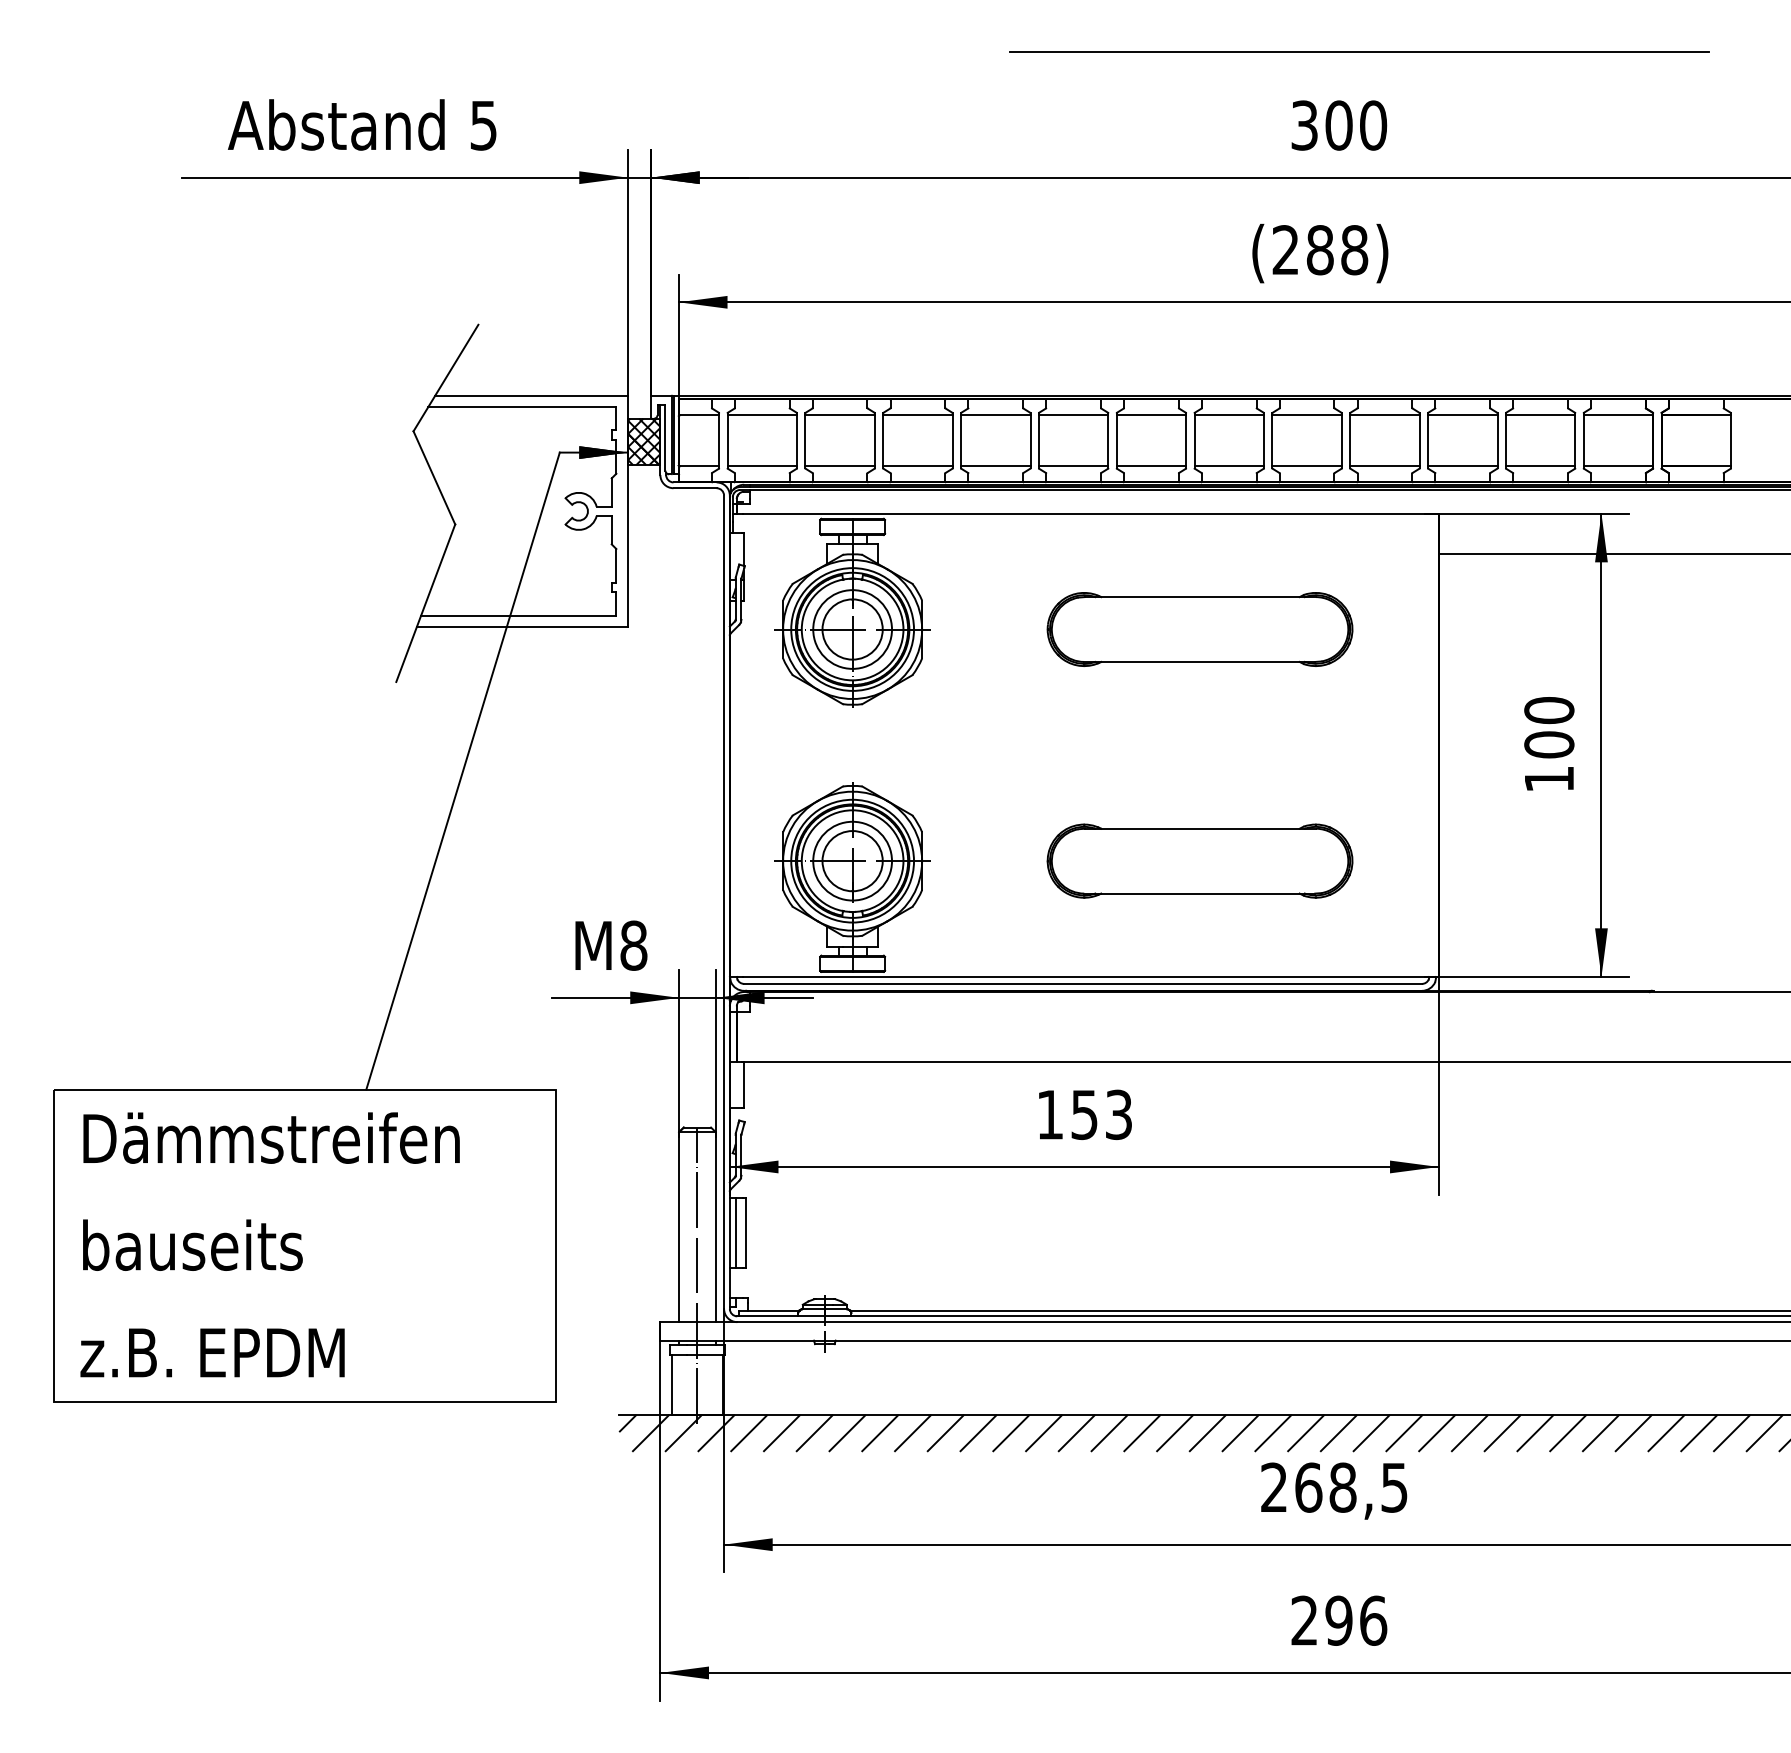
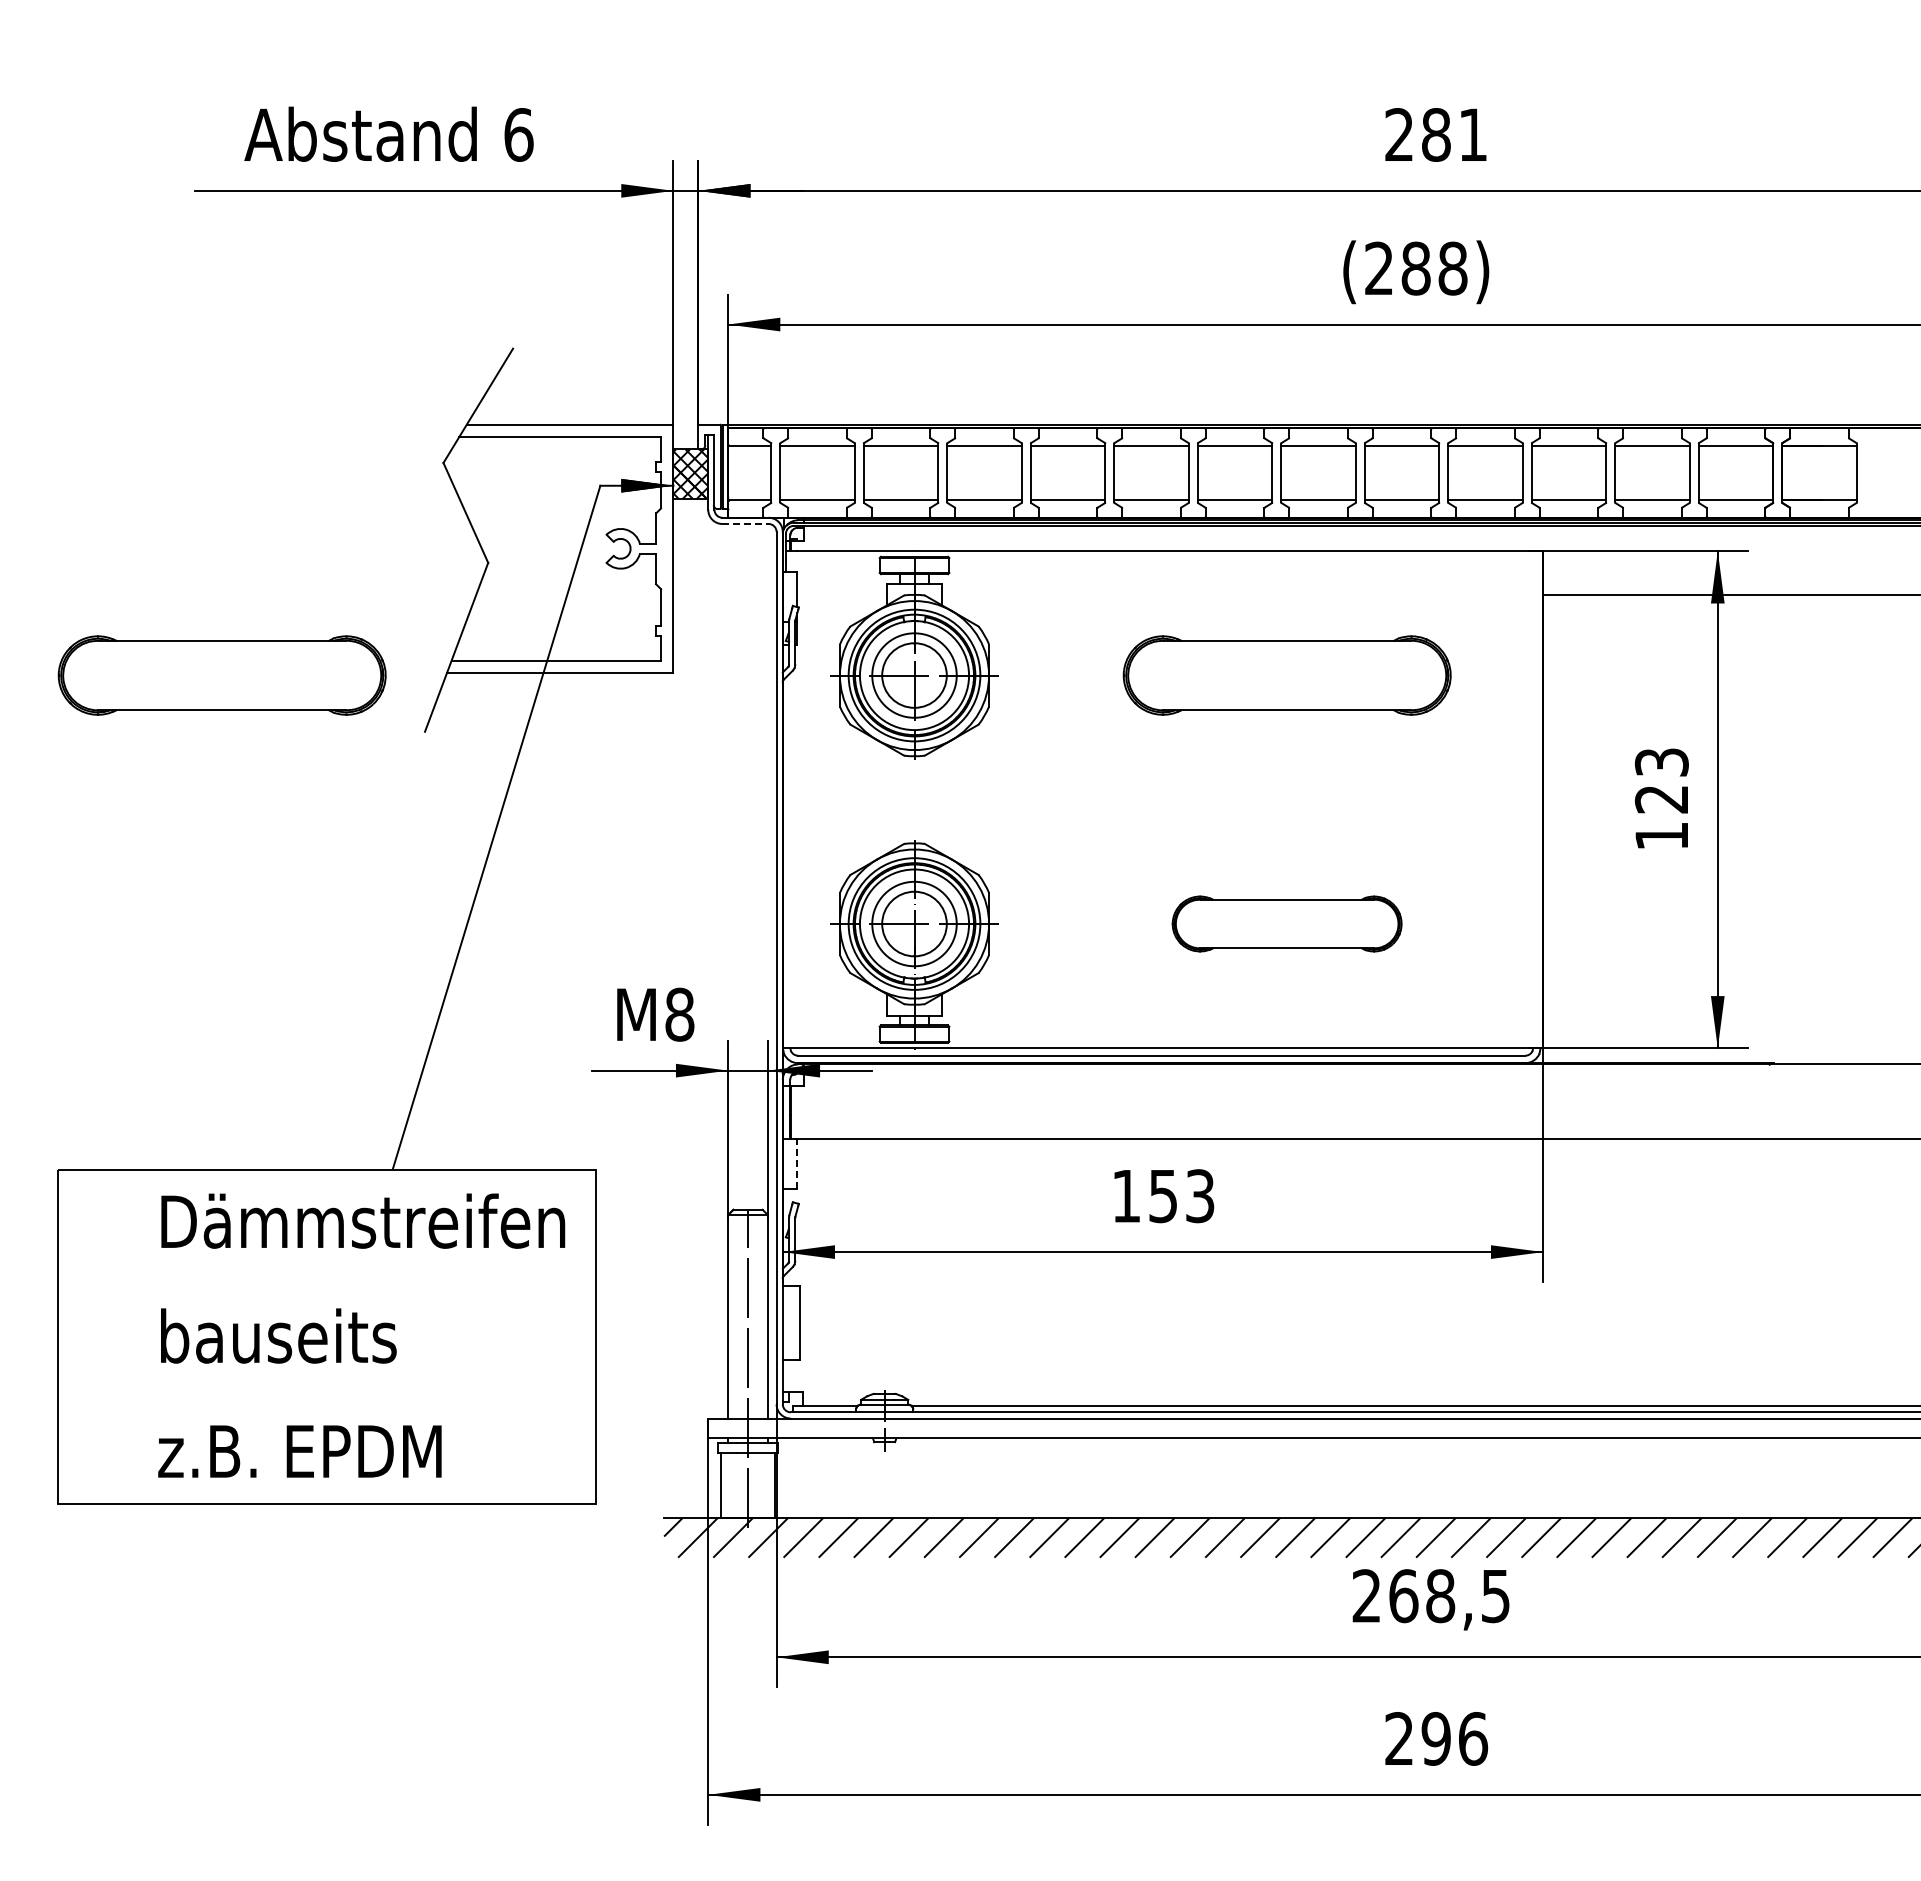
line: (1358, 52) -> (1457, 56), removed
text: (483, 125) -> (518, 134), 5 -> 6
text: (1339, 125) -> (1436, 134), 300 -> 281
line: (696, 487) -> (746, 523), solid -> dashed
part: (206, 629) -> (221, 675), added
text: (1548, 727) -> (1661, 780), 100 -> 123
part: (1199, 860) -> (1286, 923), size x0.7
line: (743, 1084) -> (797, 1163), solid -> dashed
line: (736, 1232) -> (789, 1322), removed
text: (269, 1244) -> (361, 1335), moved

